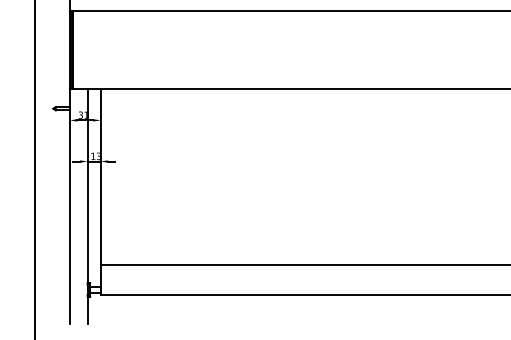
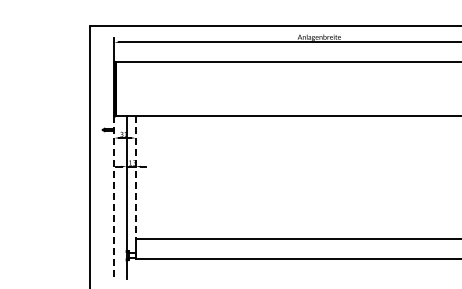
line: (100, 178) -> (135, 178), solid -> dashed
line: (70, 206) -> (114, 197), solid -> dashed

